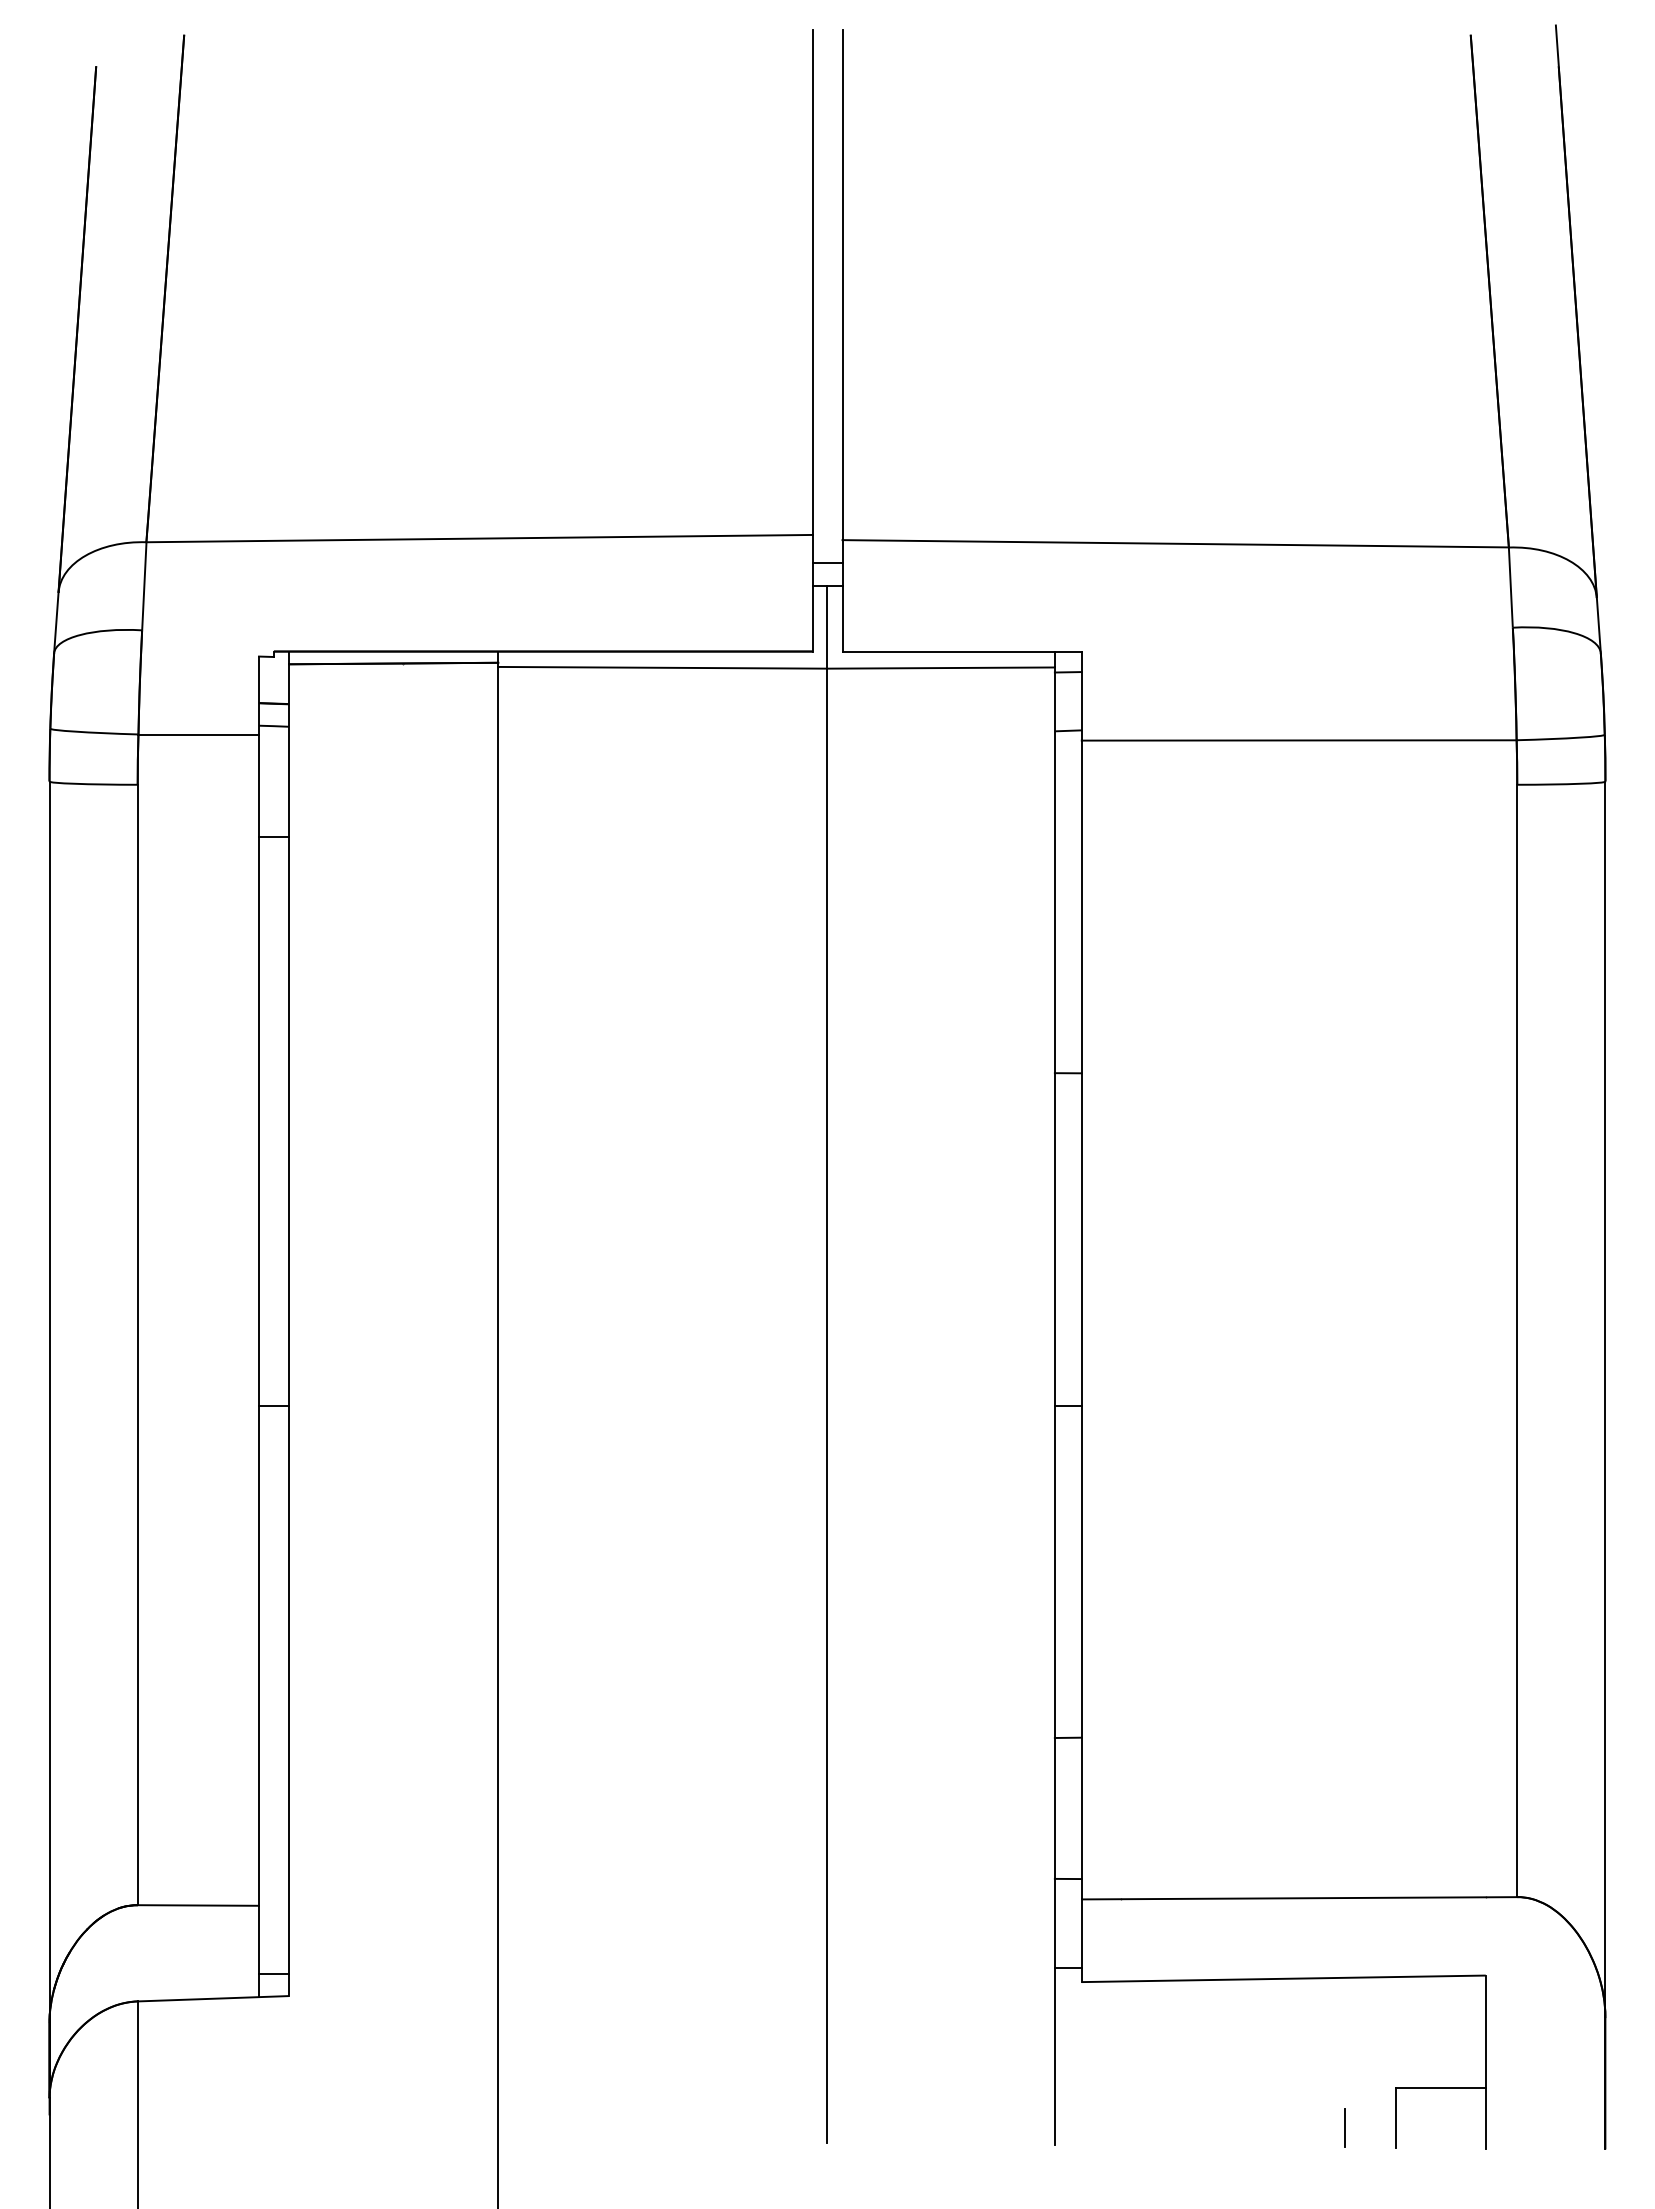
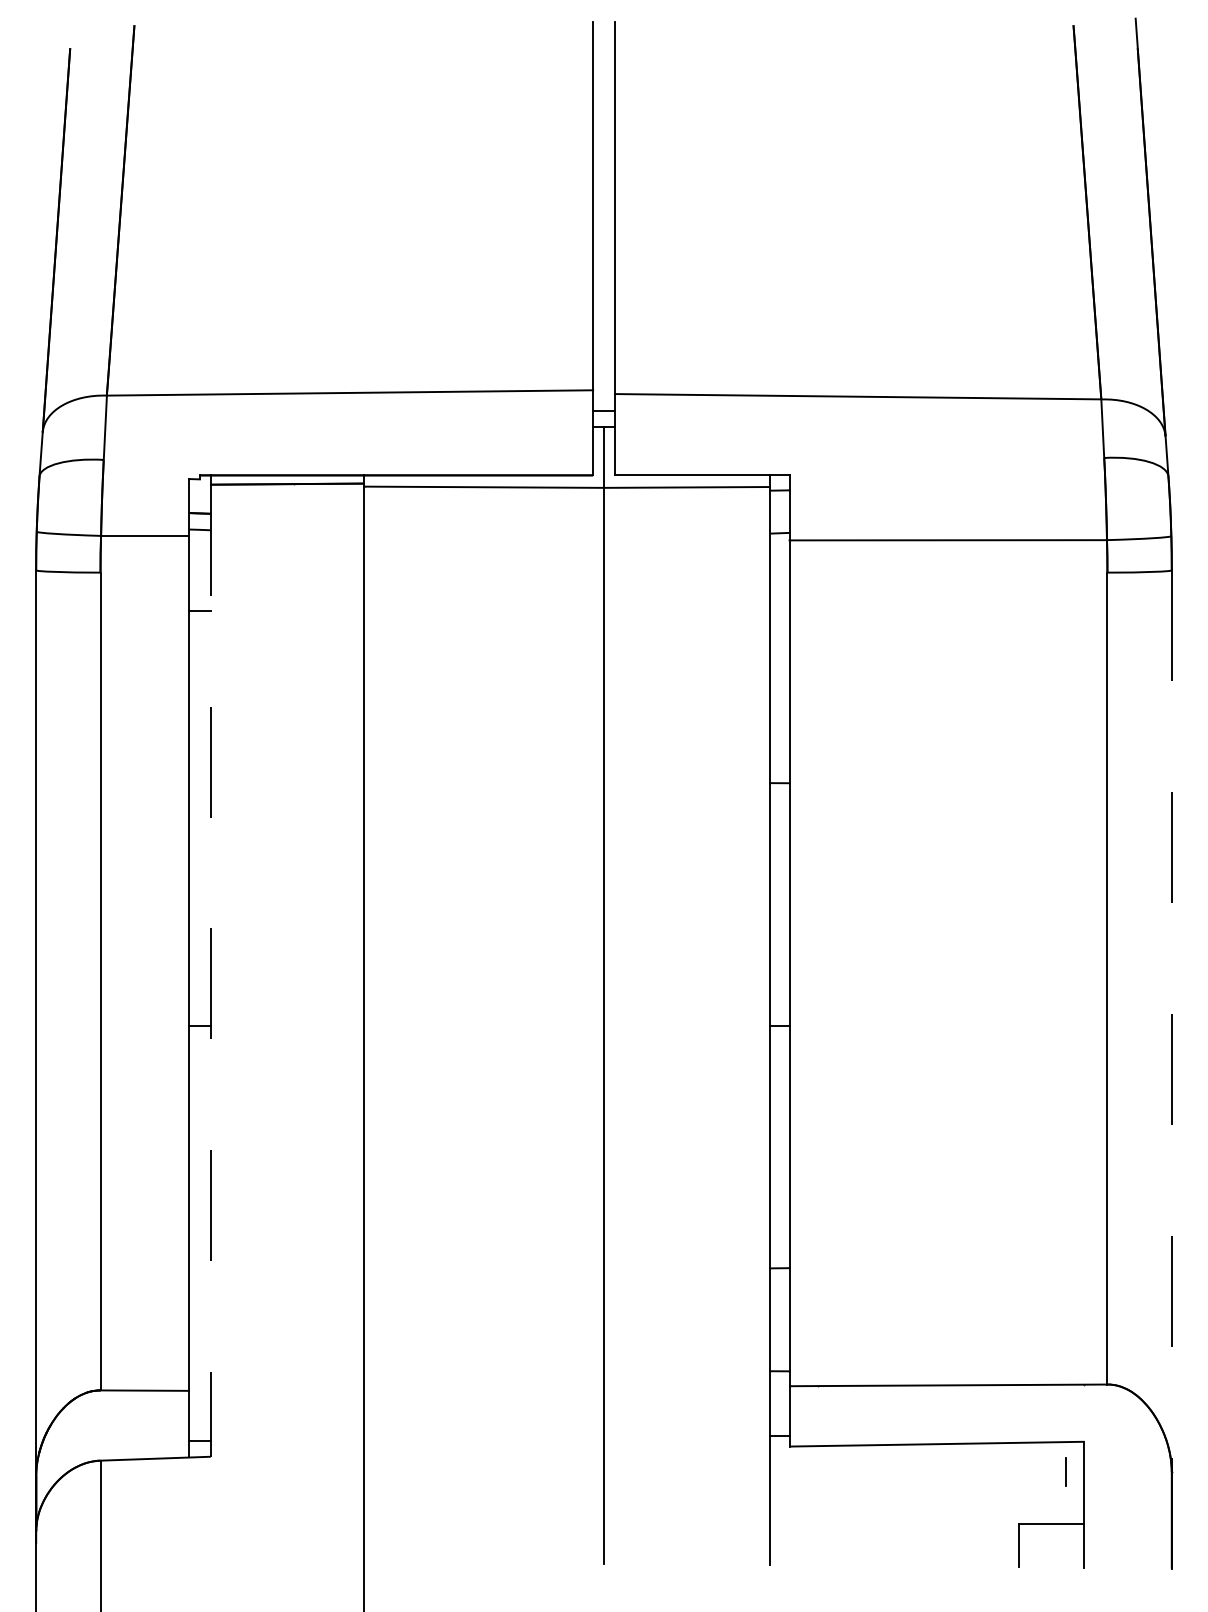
line: (288, 1330) -> (210, 970), solid -> dashed
line: (1605, 1399) -> (1171, 1021), solid -> dashed
line: (1344, 2127) -> (1065, 1471), moved

